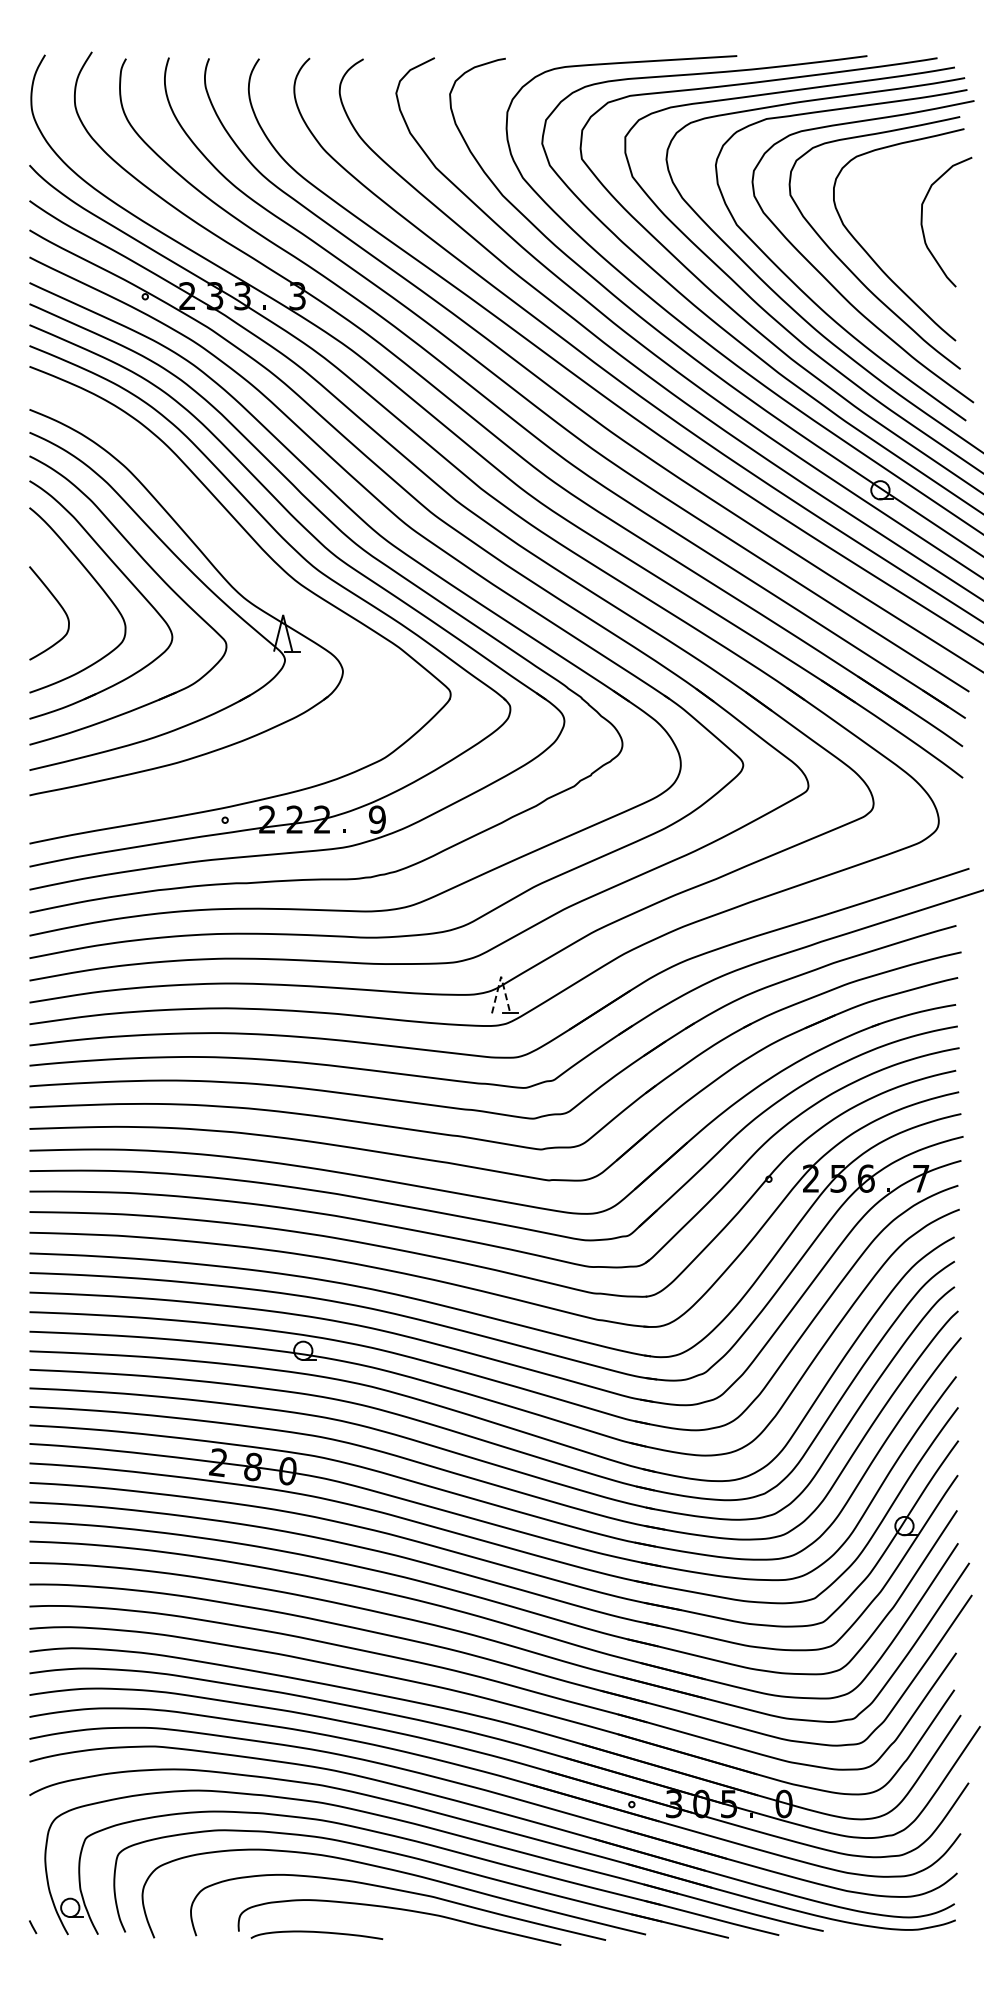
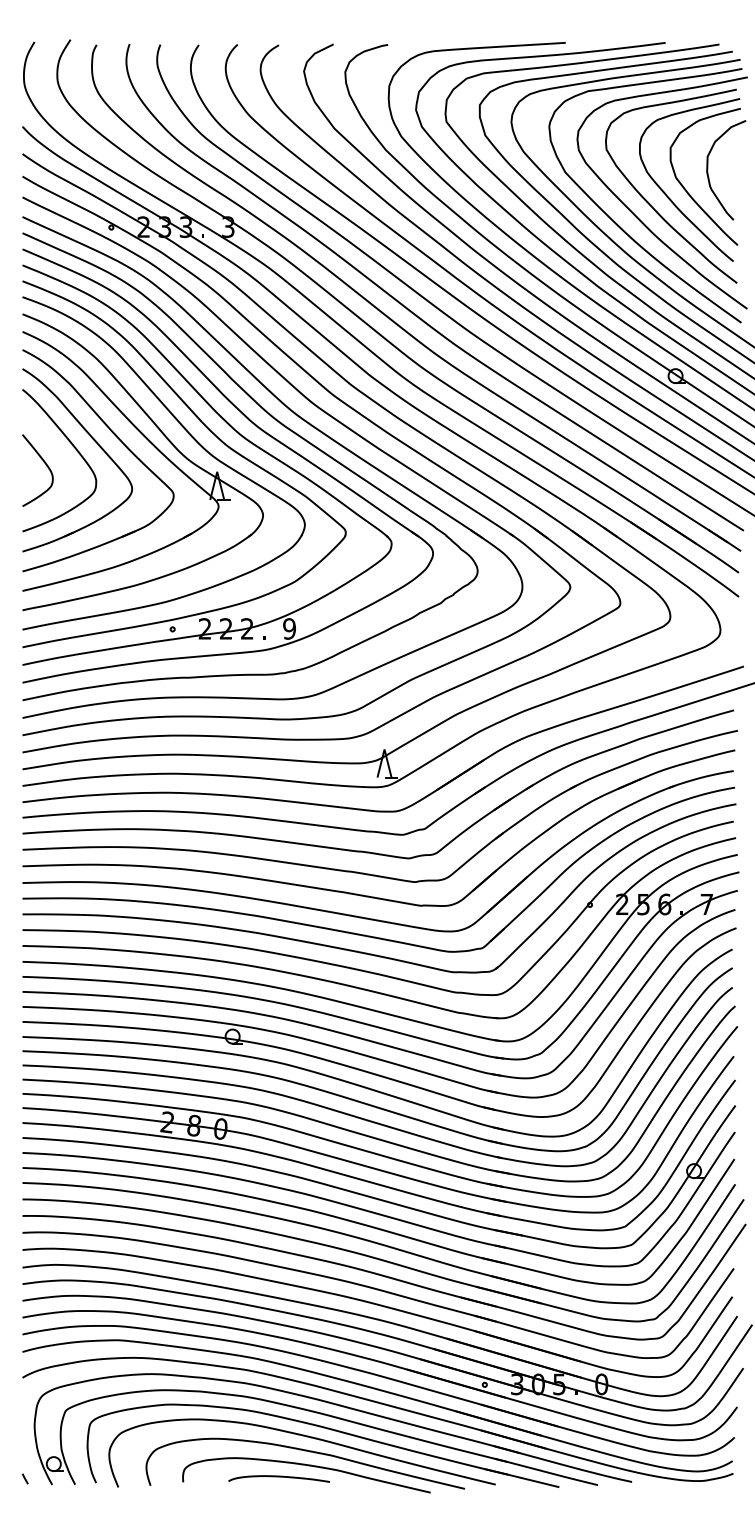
curve: (894, 247) -> (686, 189), added
part: (248, 568) -> (190, 436), added
line: (501, 976) -> (384, 749), dashed -> solid
curve: (316, 1932) -> (278, 1476), moved

